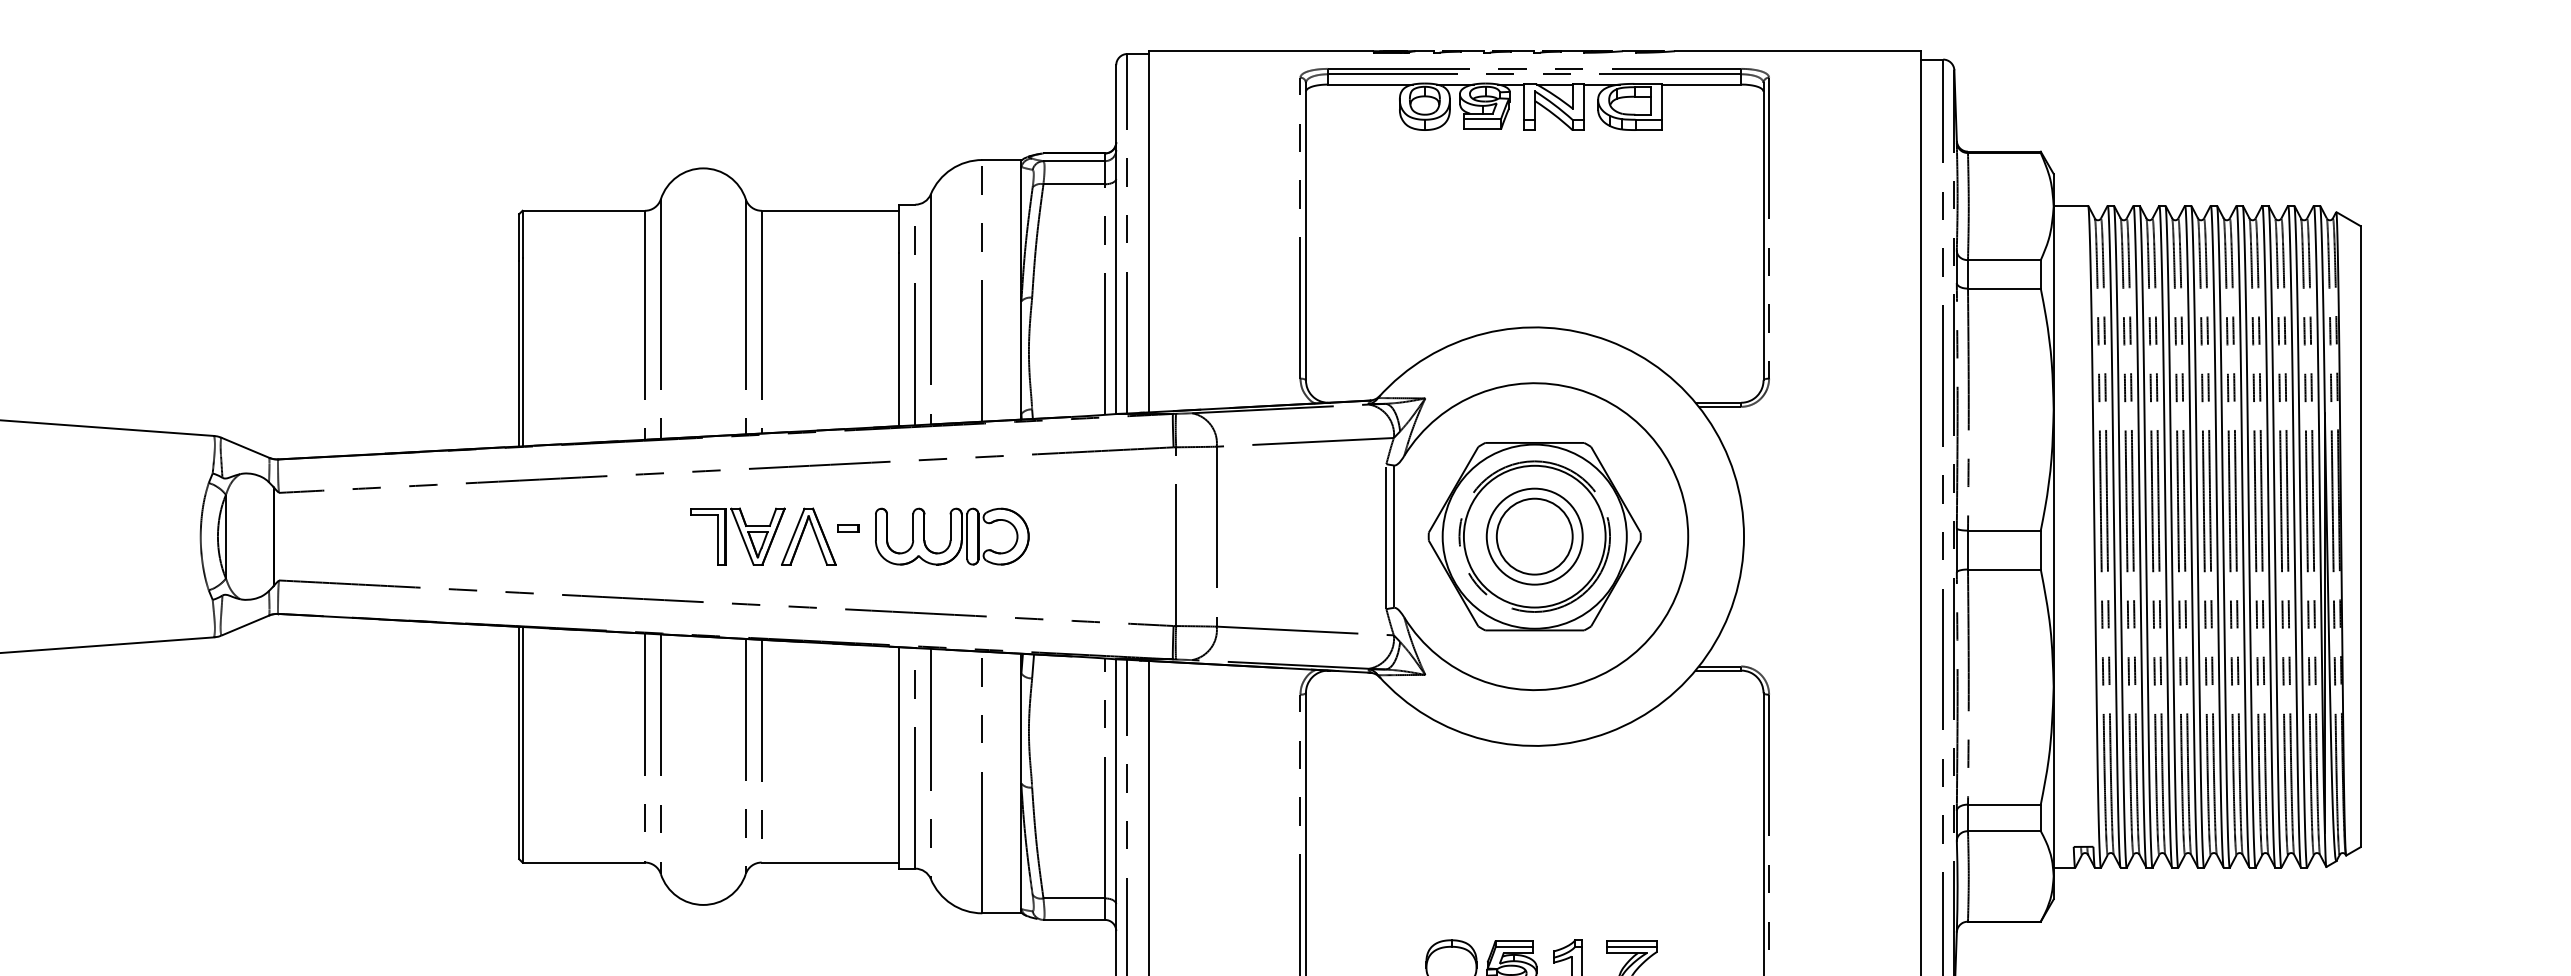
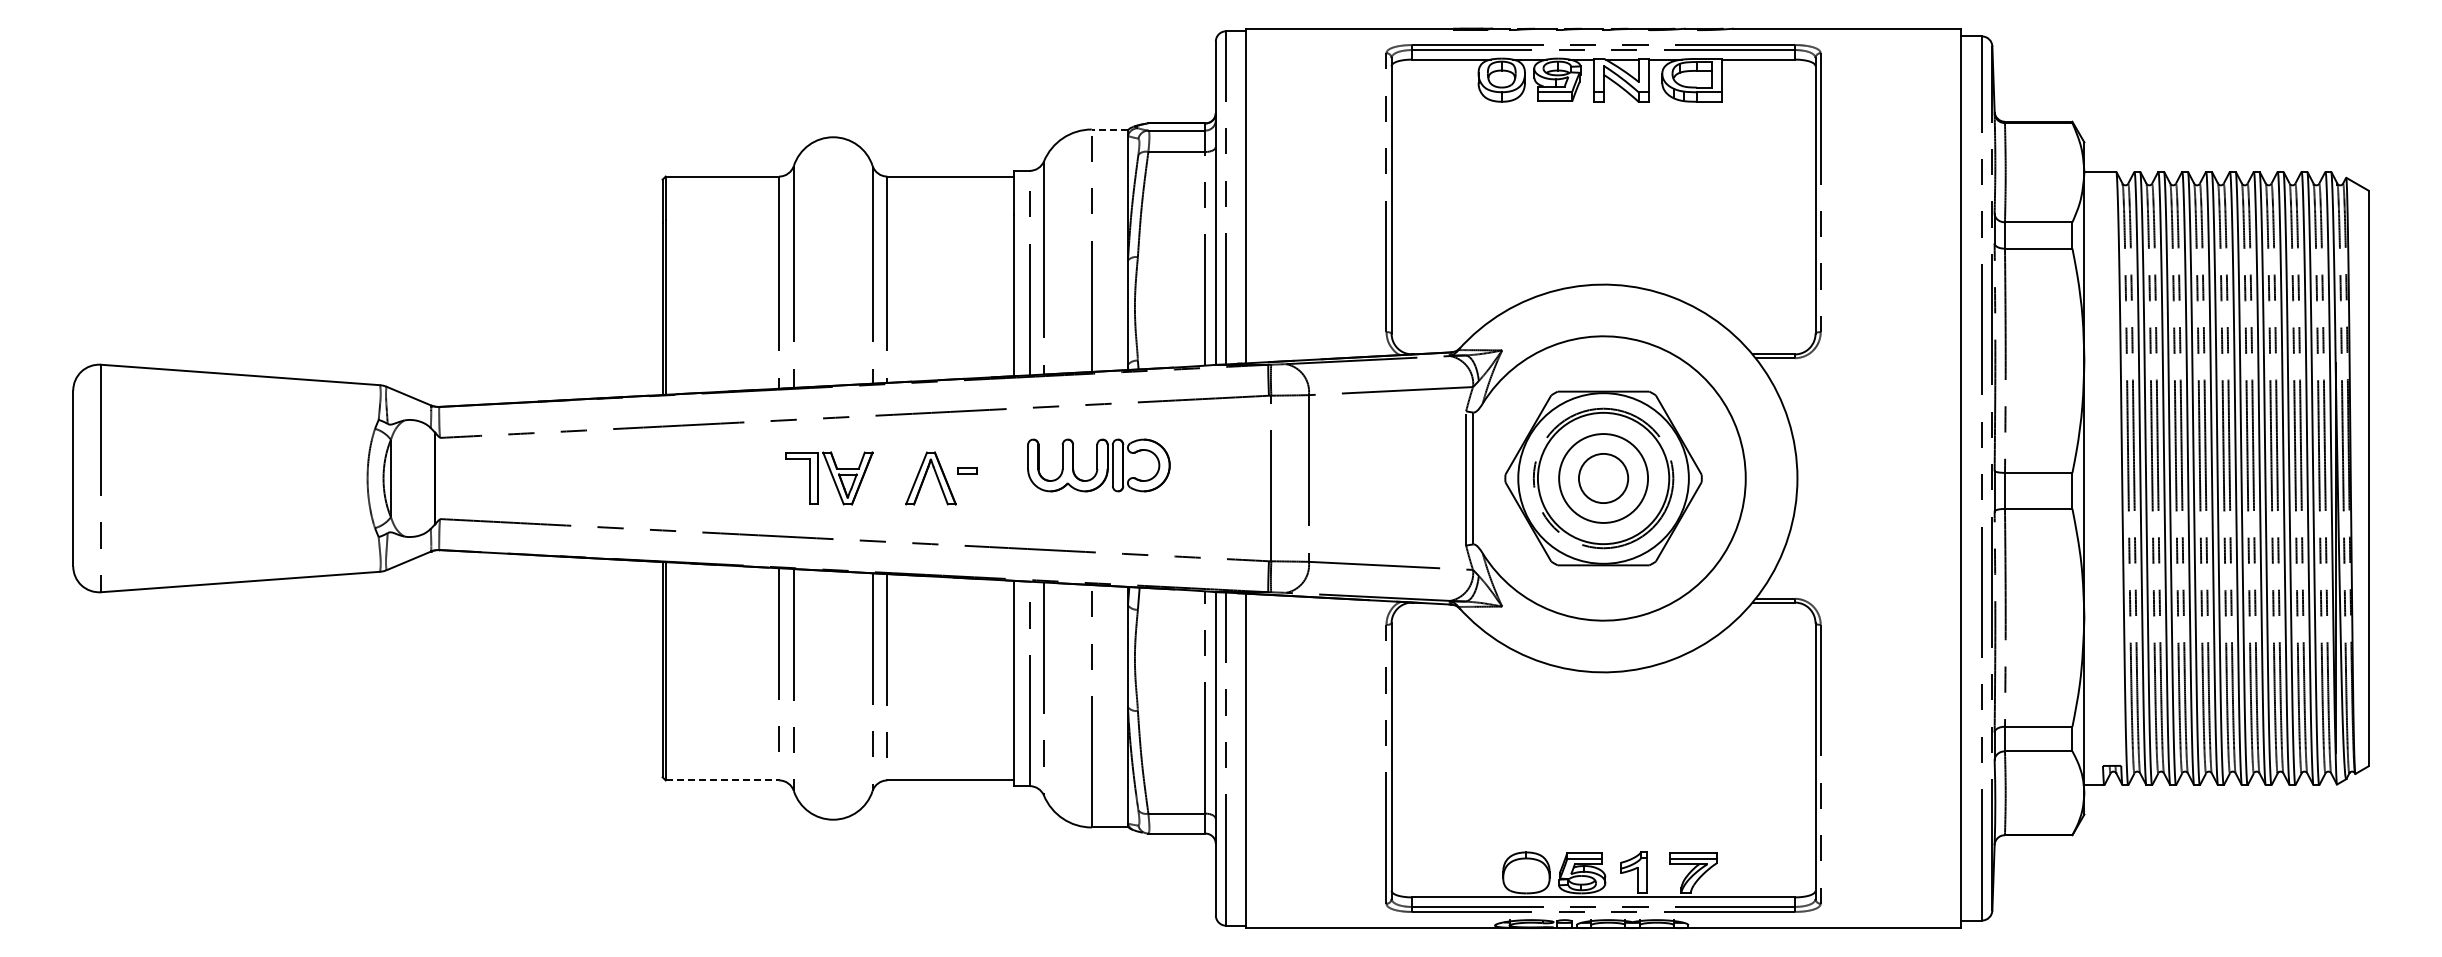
line: (1001, 160) -> (1109, 129), solid -> dashed
part: (738, 536) -> (829, 478), moved
part: (951, 536) -> (1098, 465), moved
circle: (1534, 536) -> (1603, 478), size x0.7
line: (583, 862) -> (722, 780), solid -> dashed

